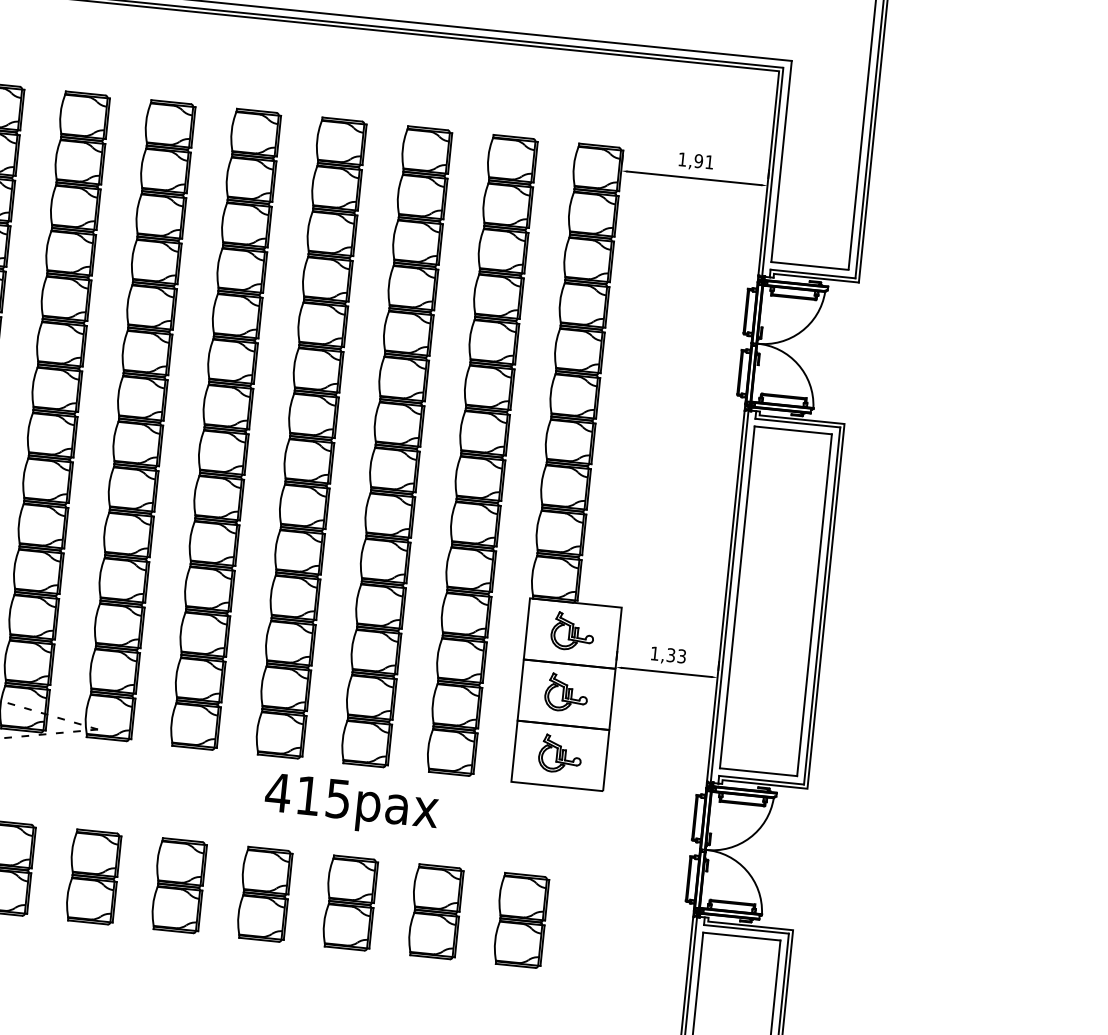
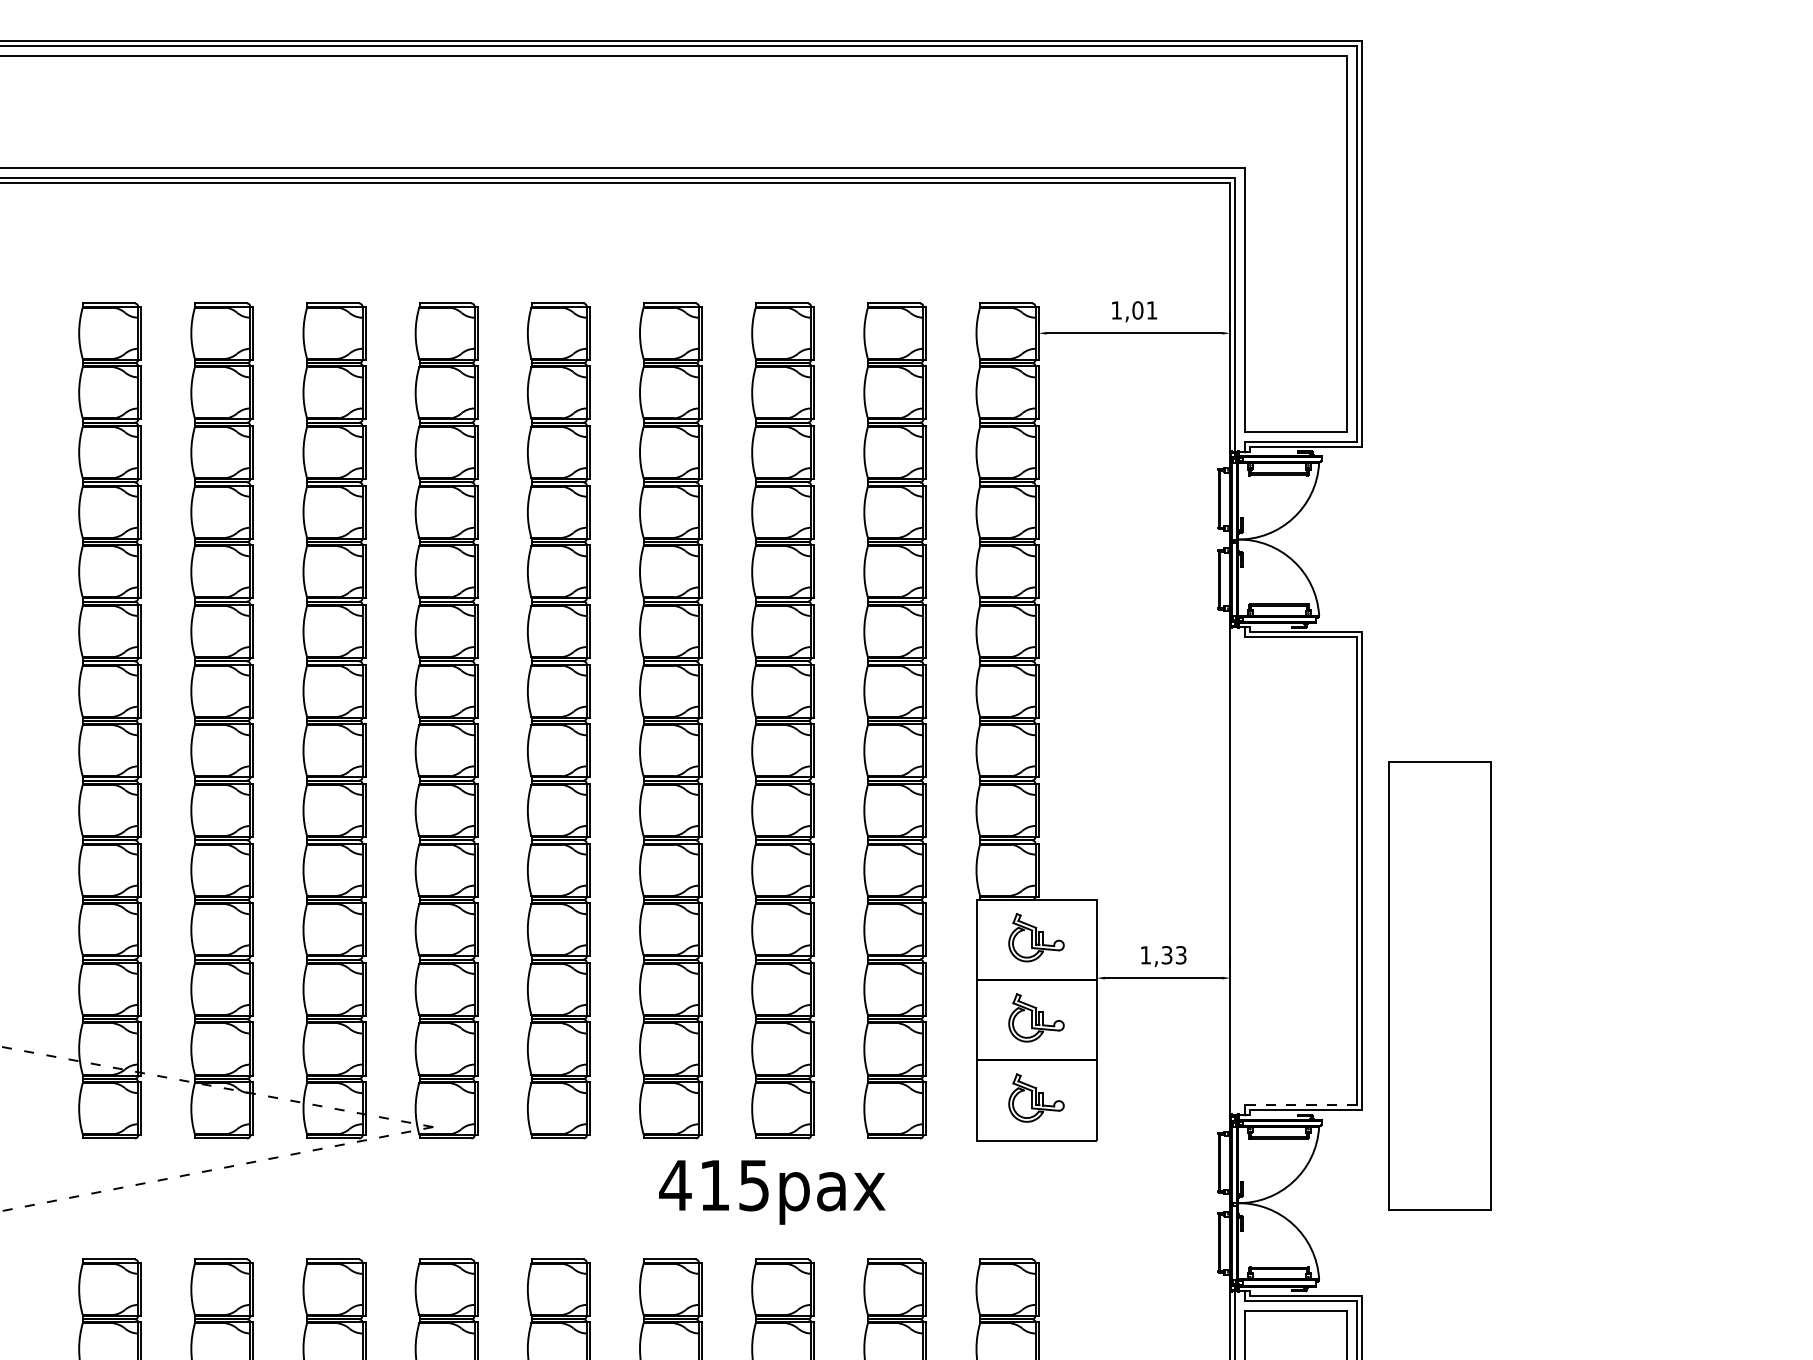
text: (698, 161) -> (1137, 310), 1,91 -> 1,01
line: (729, 596) -> (1235, 871), removed
part: (775, 600) -> (1439, 985), moved
line: (761, 780) -> (1300, 1105), solid -> dashed

